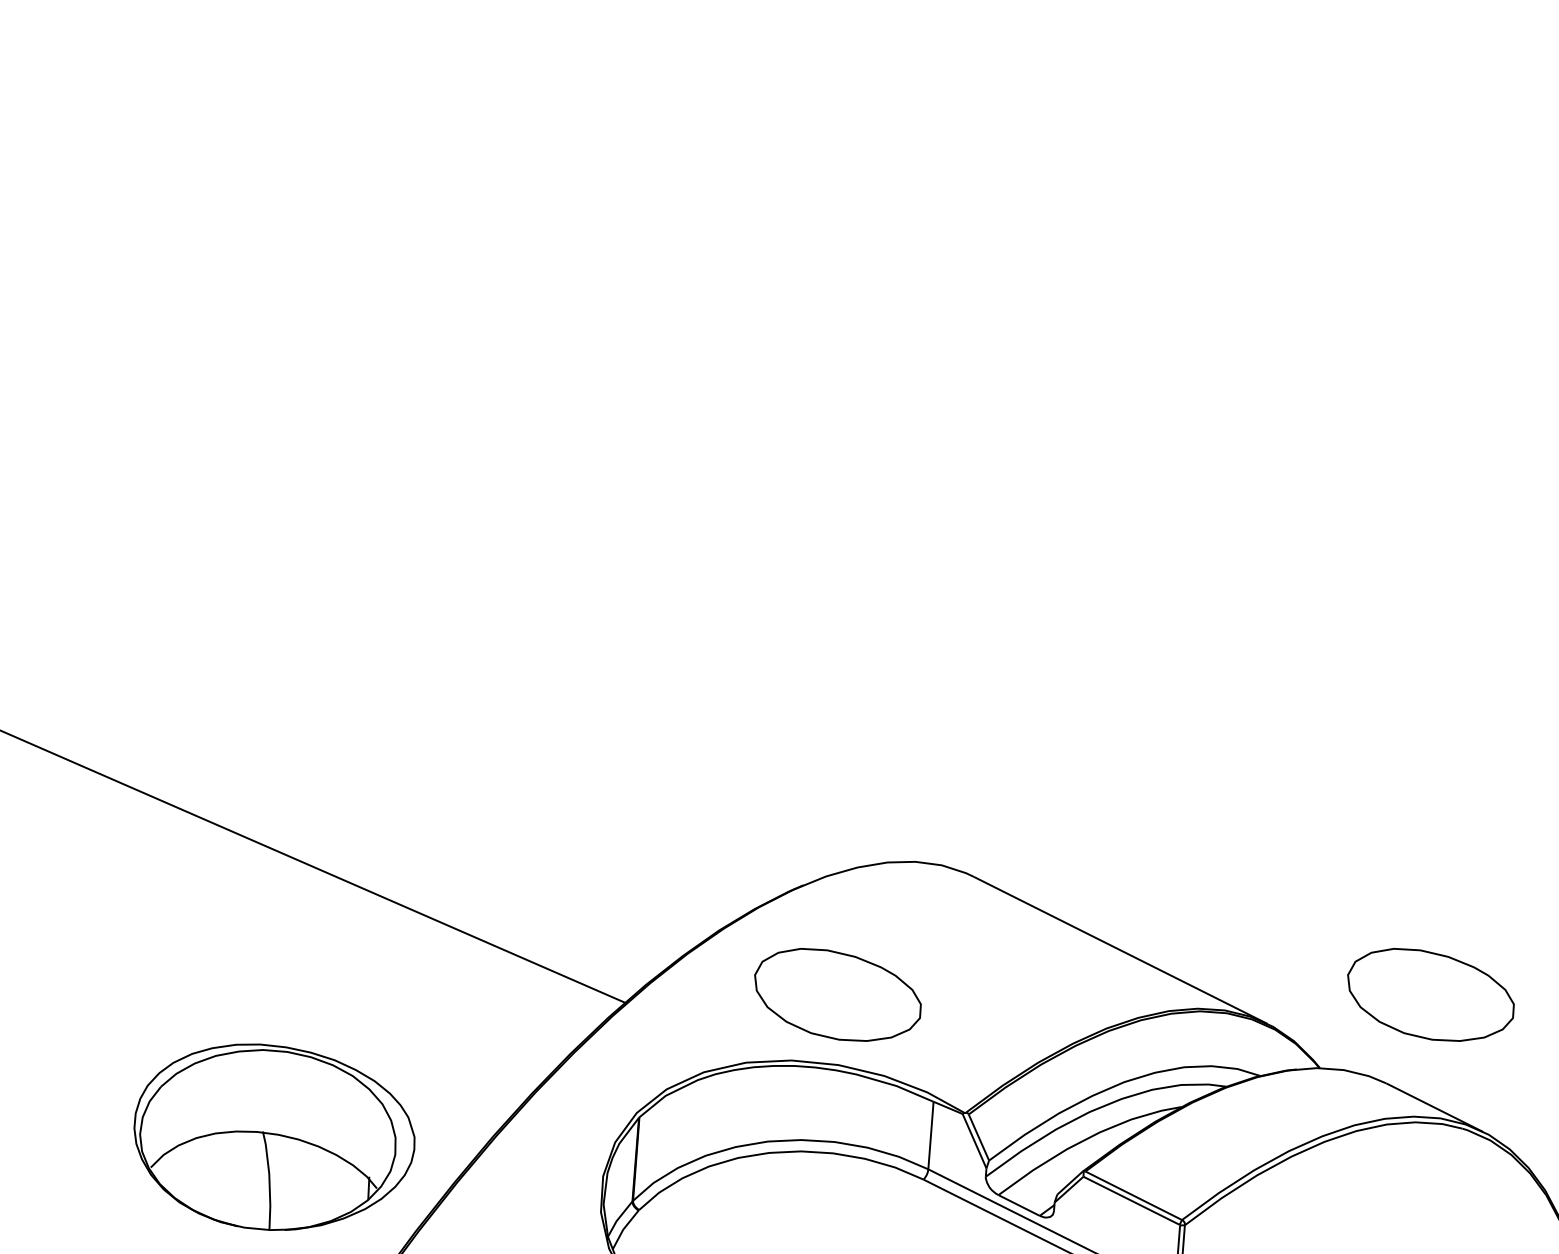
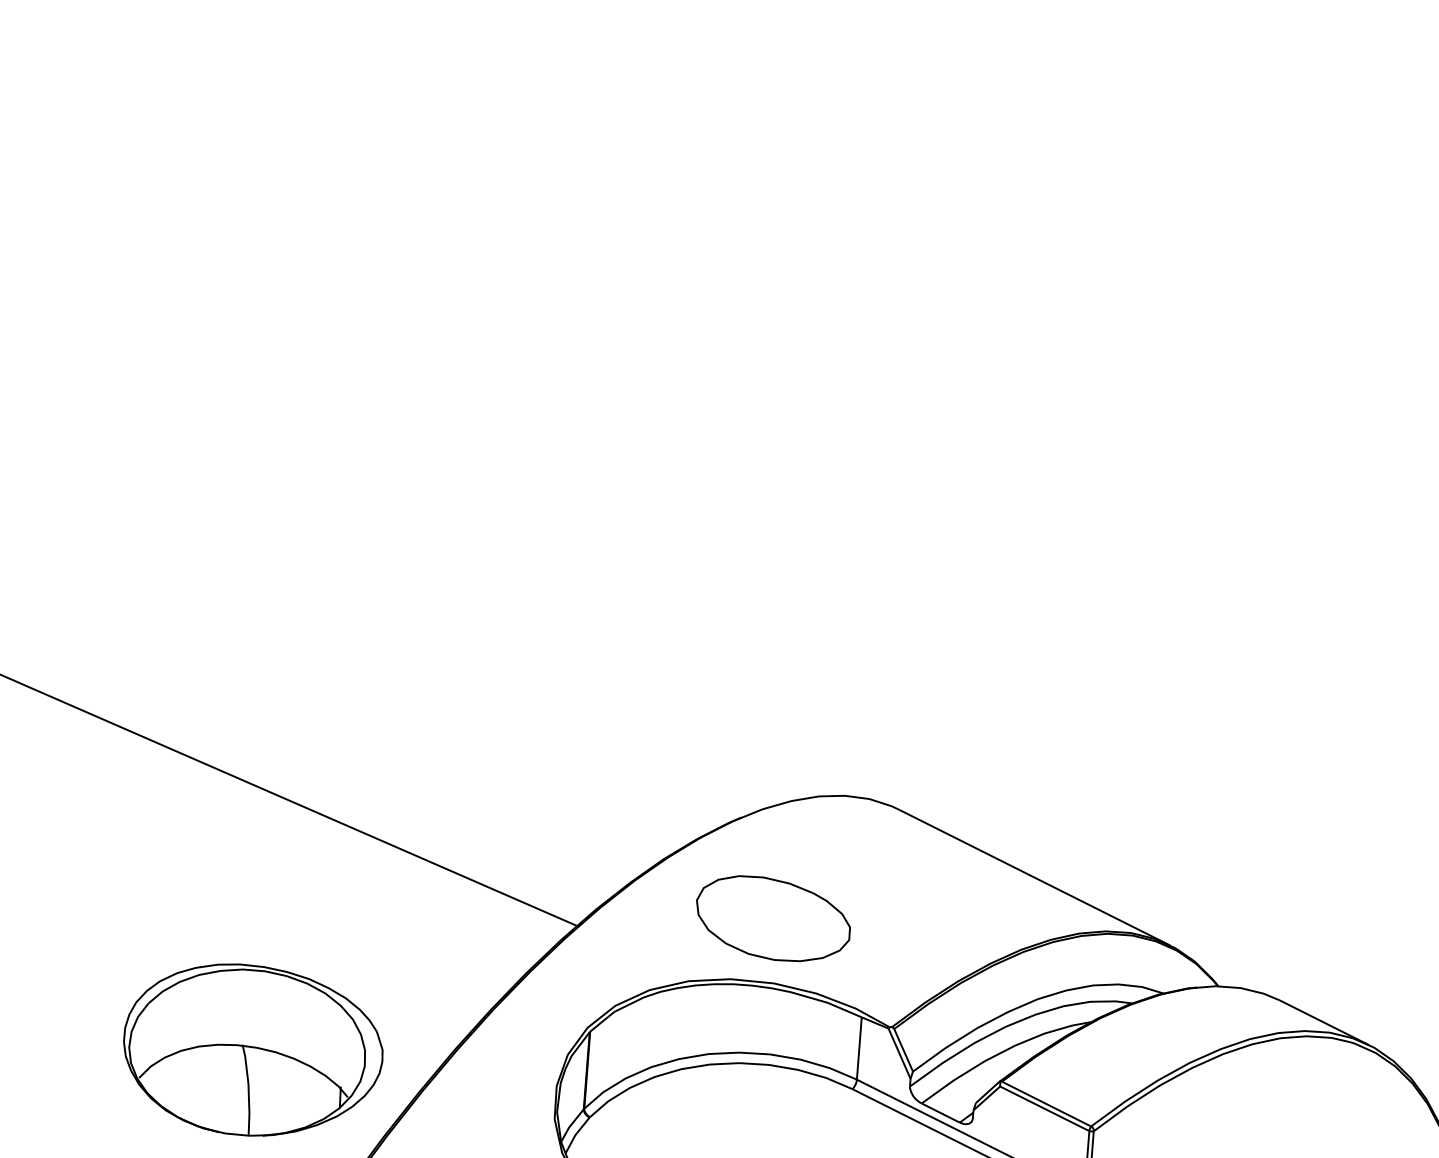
part: (1430, 994) -> (1320, 918), removed

